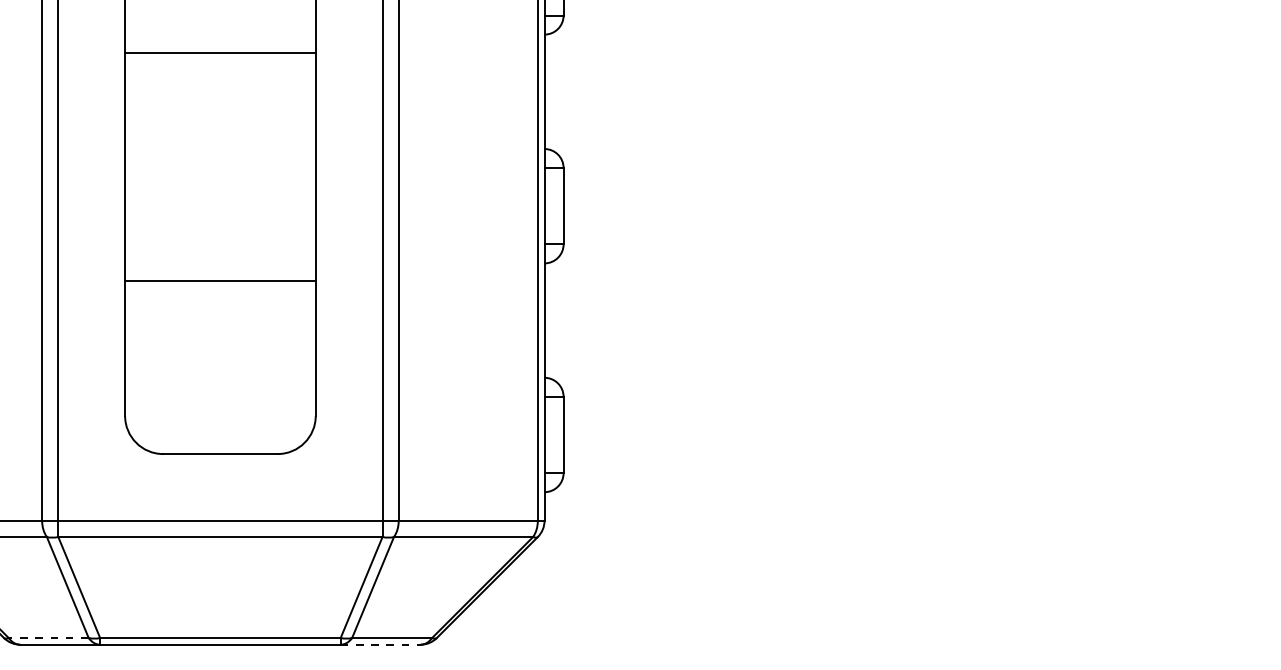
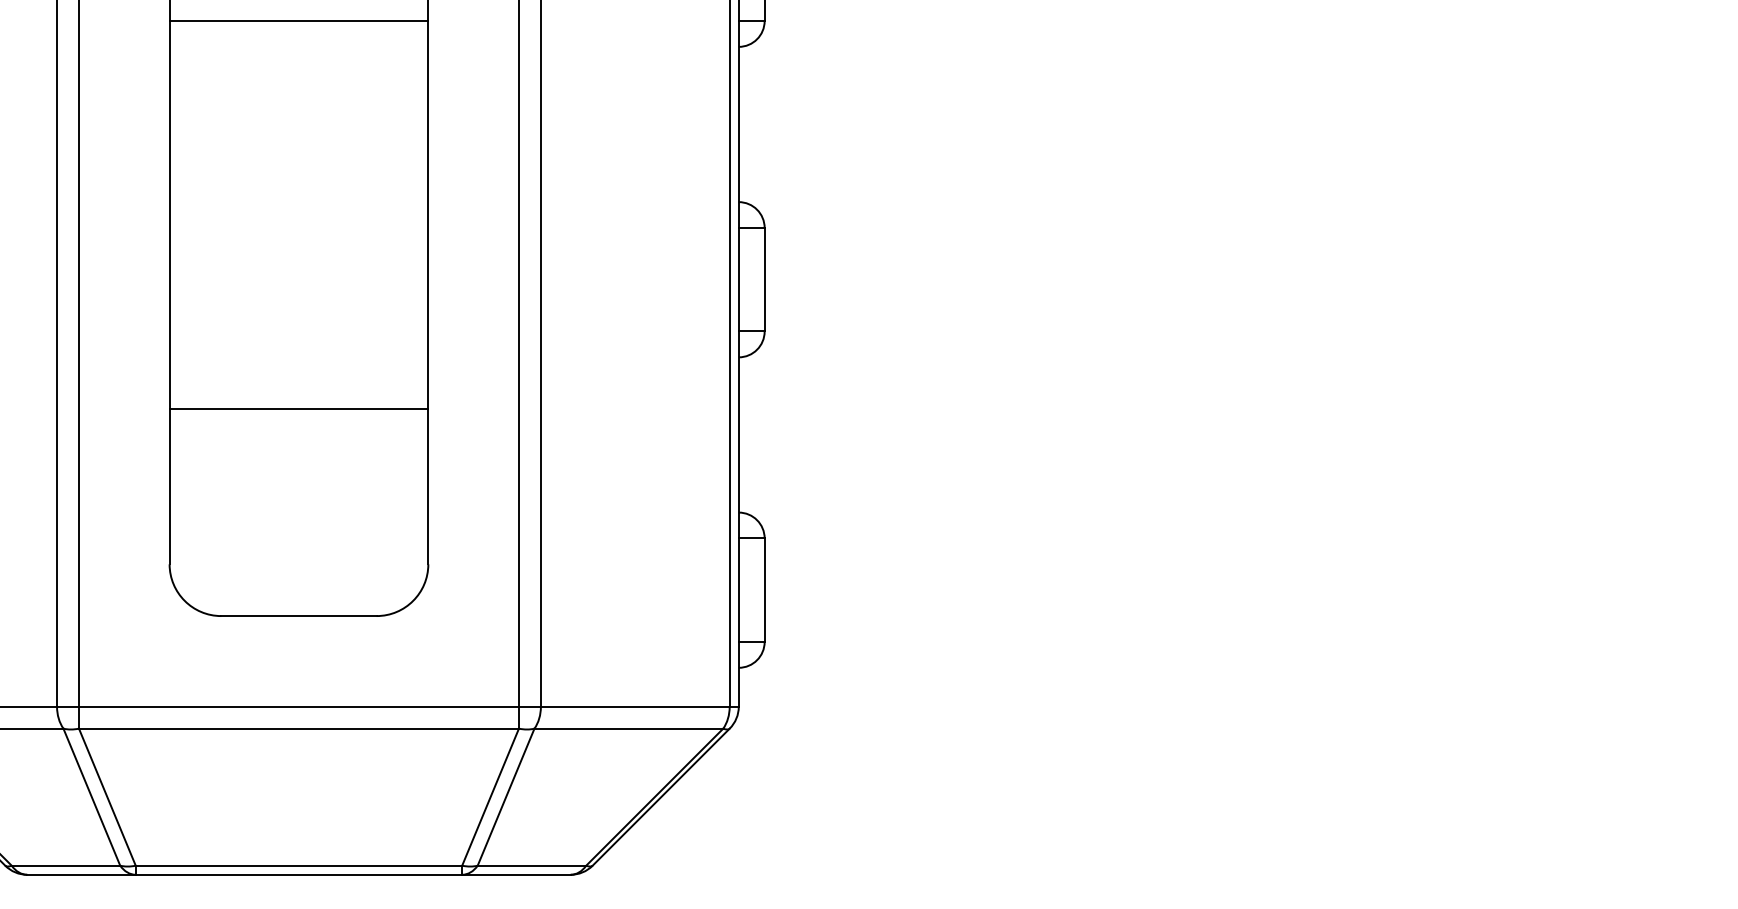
line: (220, 53) -> (299, 20), moved
line: (220, 280) -> (299, 409), moved
line: (48, 638) -> (65, 866), dashed -> solid
line: (380, 644) -> (516, 874), dashed -> solid

